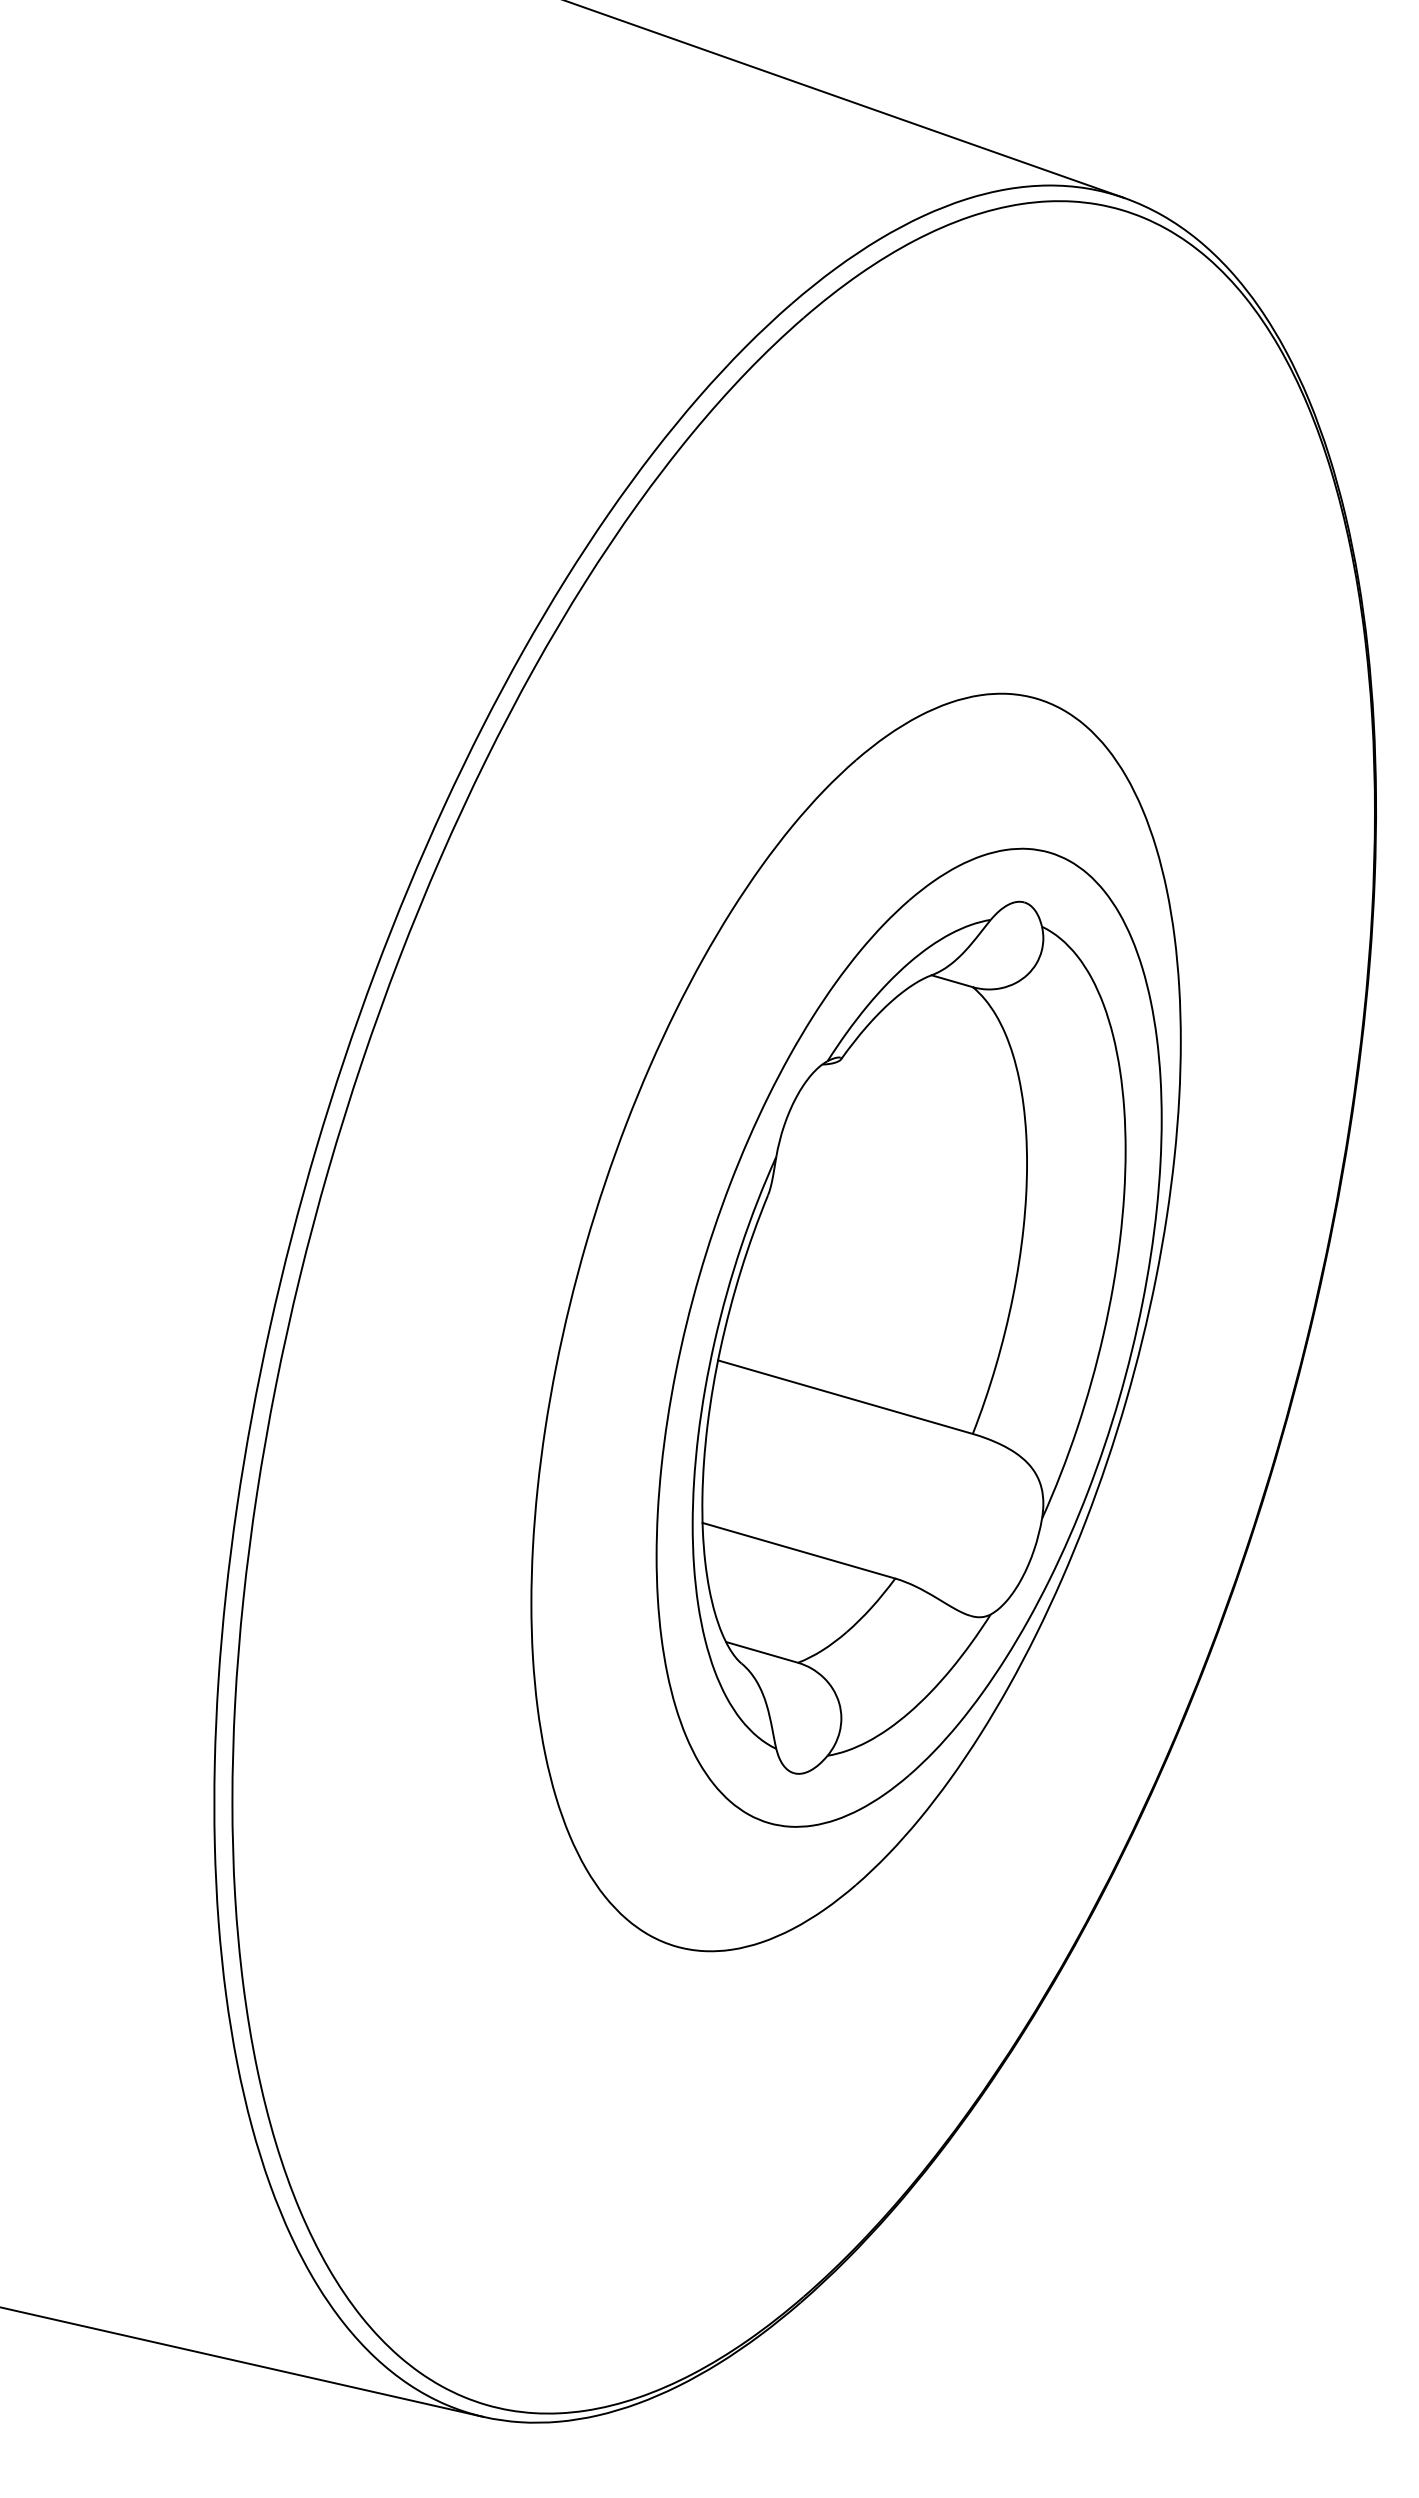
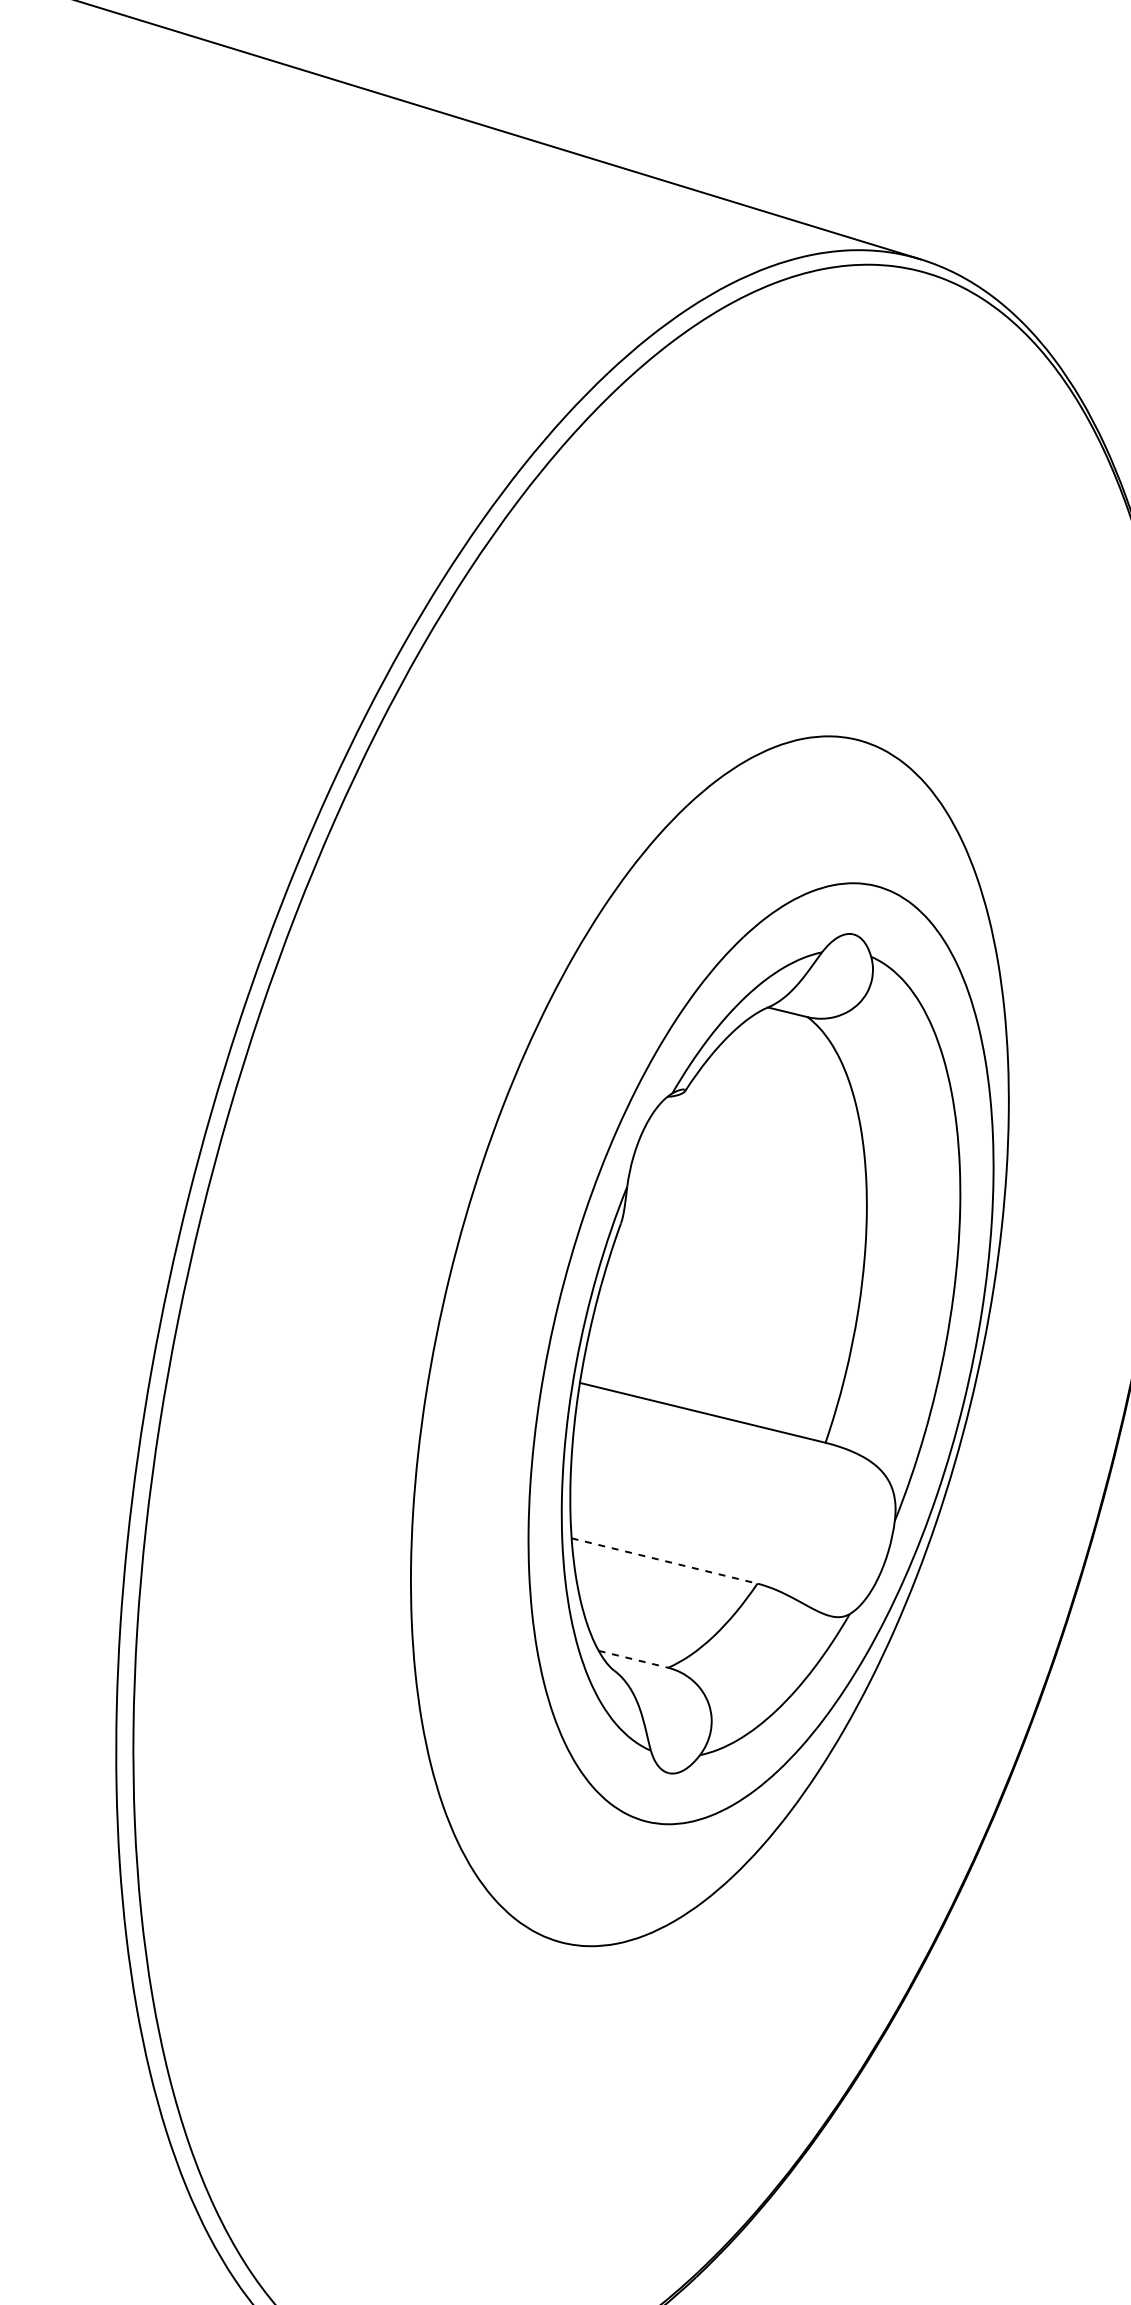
line: (799, 1550) -> (665, 1560), solid -> dashed
line: (762, 1652) -> (633, 1659), solid -> dashed

